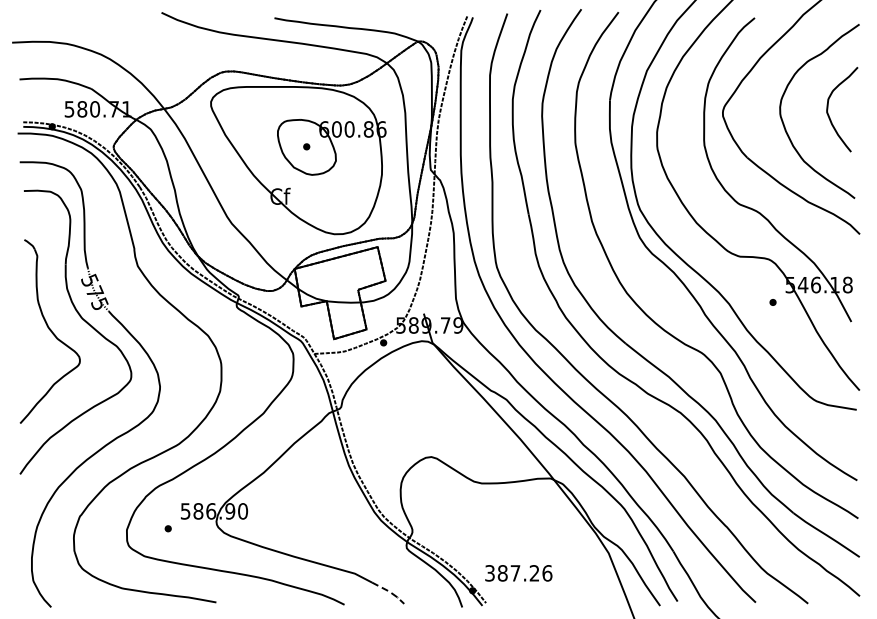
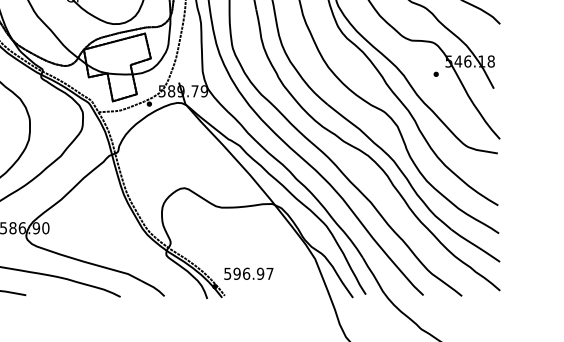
text: (518, 573) -> (248, 273), 387.26 -> 596.97
line: (389, 591) -> (153, 287), dashed -> solid

